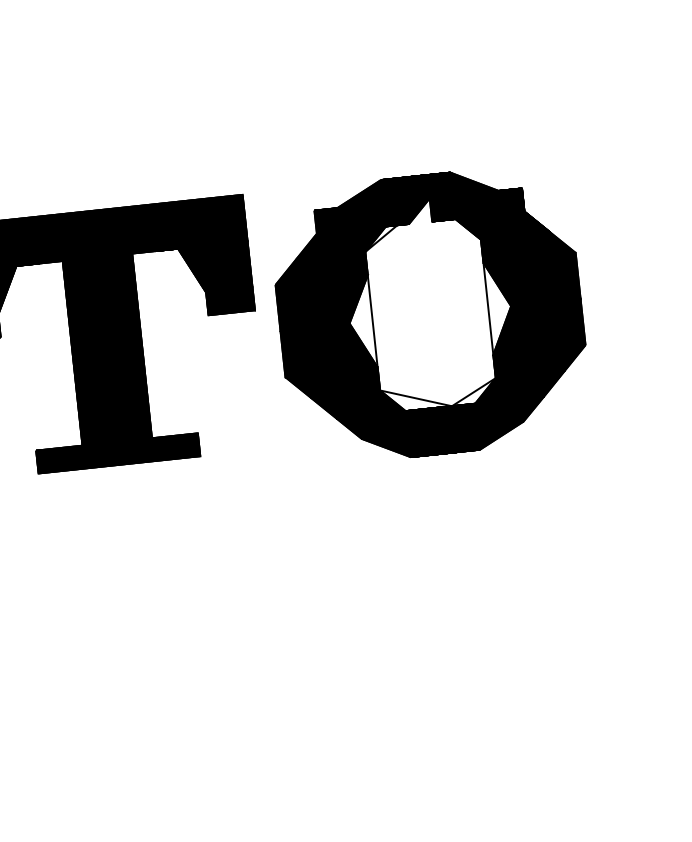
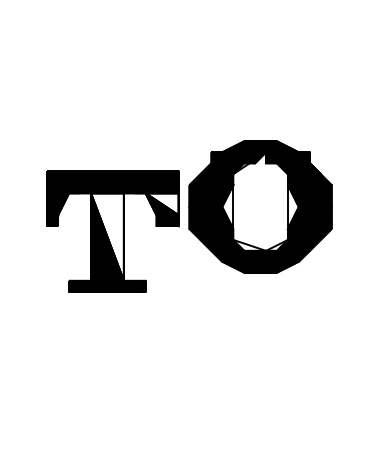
fill: (214, 268) -> (161, 204), removed
part: (430, 313) -> (260, 206), moved
fill: (105, 348) -> (106, 236), removed

